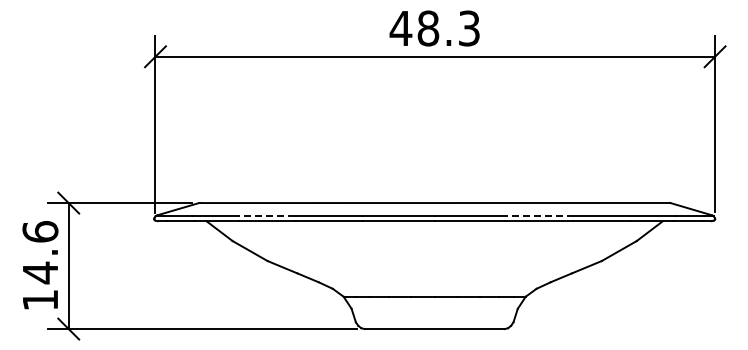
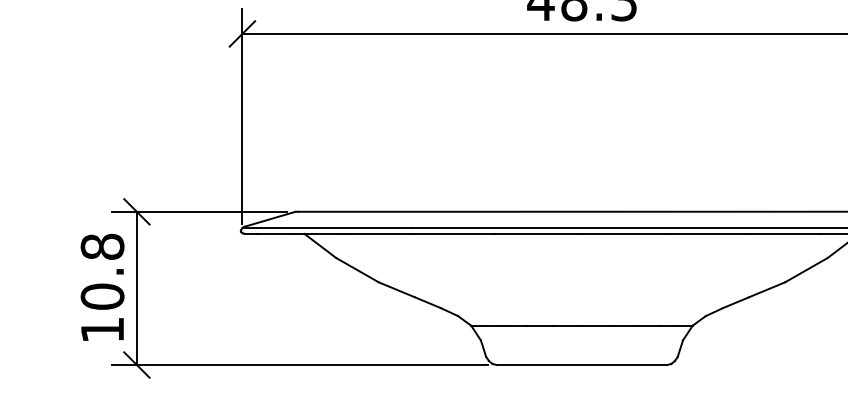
line: (266, 216) -> (377, 228), dashed -> solid
line: (540, 216) -> (710, 228), dashed -> solid
text: (40, 252) -> (102, 271), 14.6 -> 10.8

